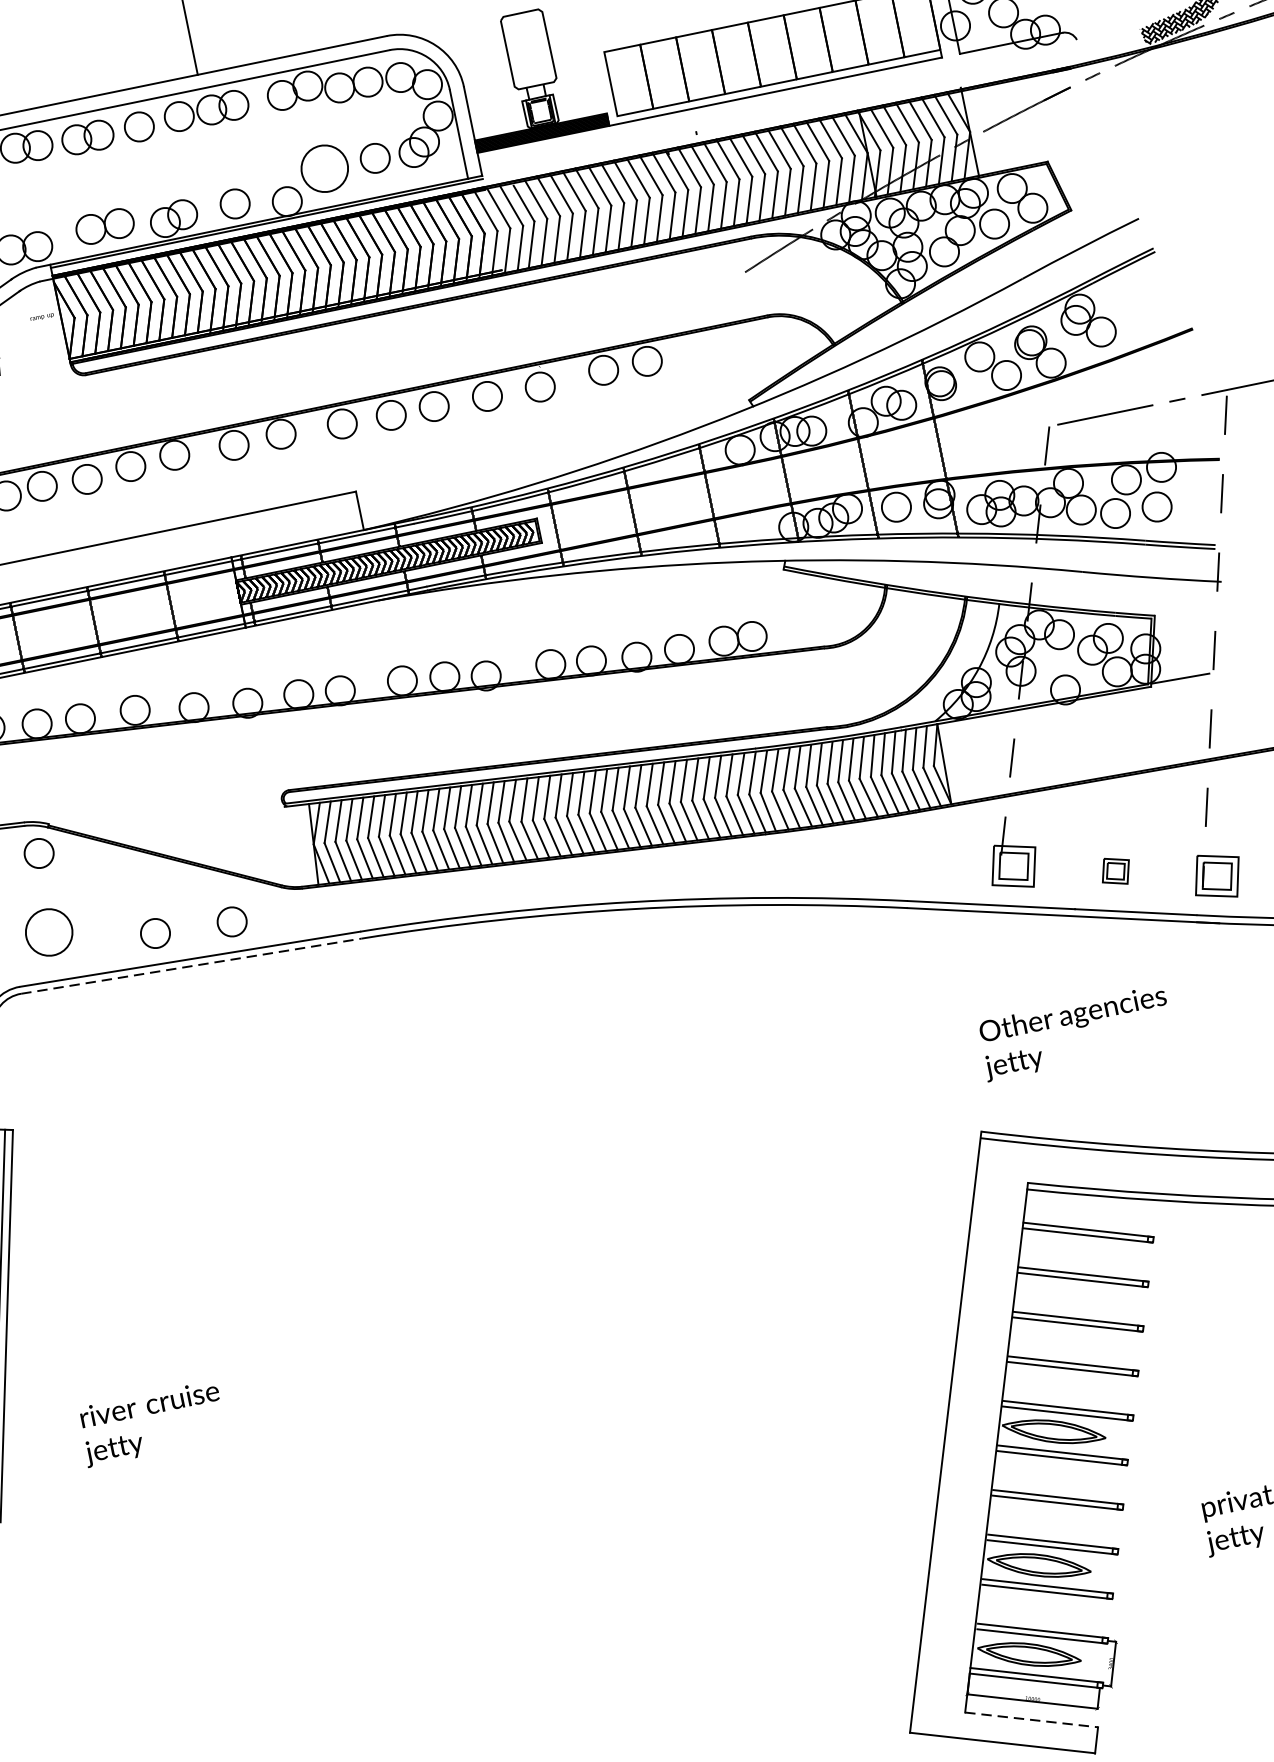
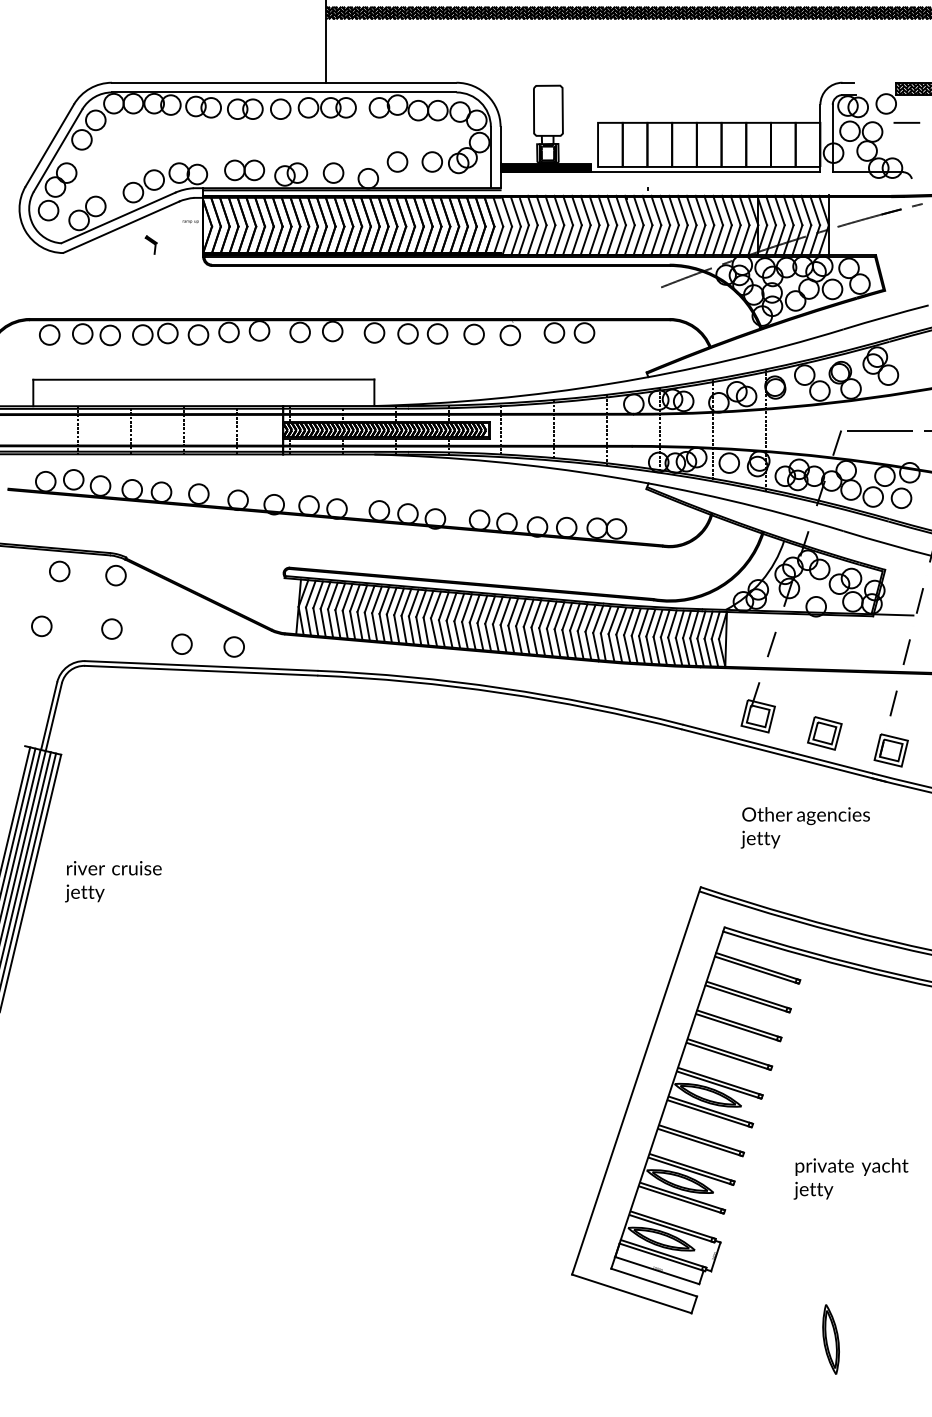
circle: (324, 168) -> (397, 161), size x0.62
part: (1115, 871) -> (824, 733), size x1.67
circle: (48, 931) -> (111, 628), size x0.62
line: (191, 965) -> (201, 670), dashed -> solid
text: (1074, 1032) -> (804, 827), moved
text: (152, 1423) -> (113, 881), moved
line: (1032, 1719) -> (654, 1282), dashed -> solid

